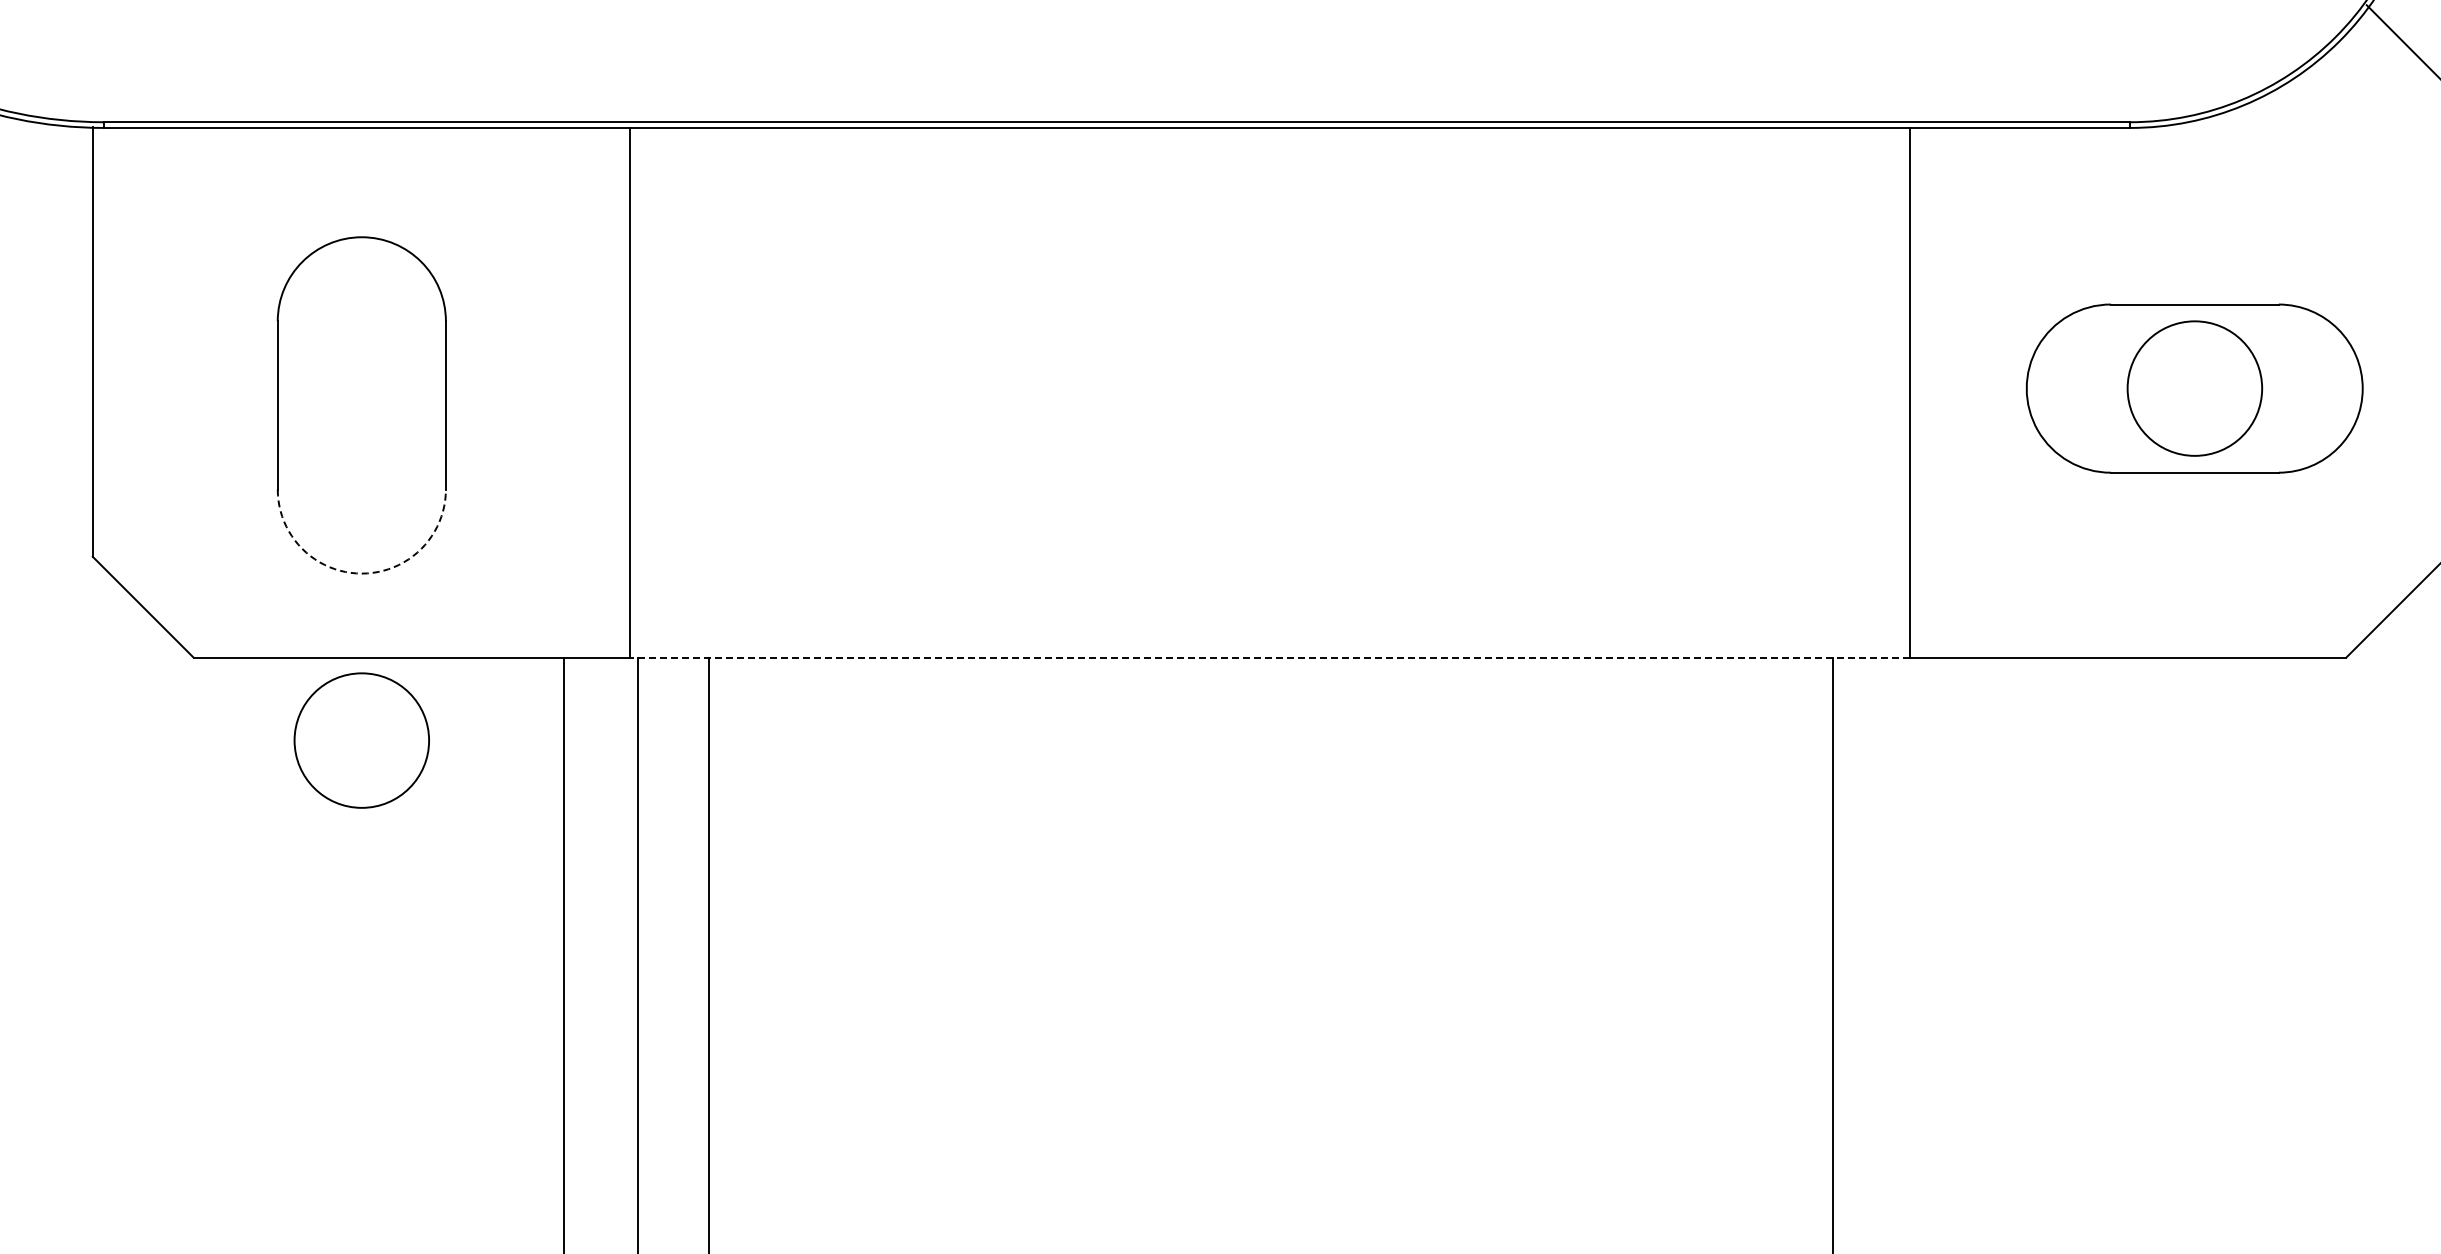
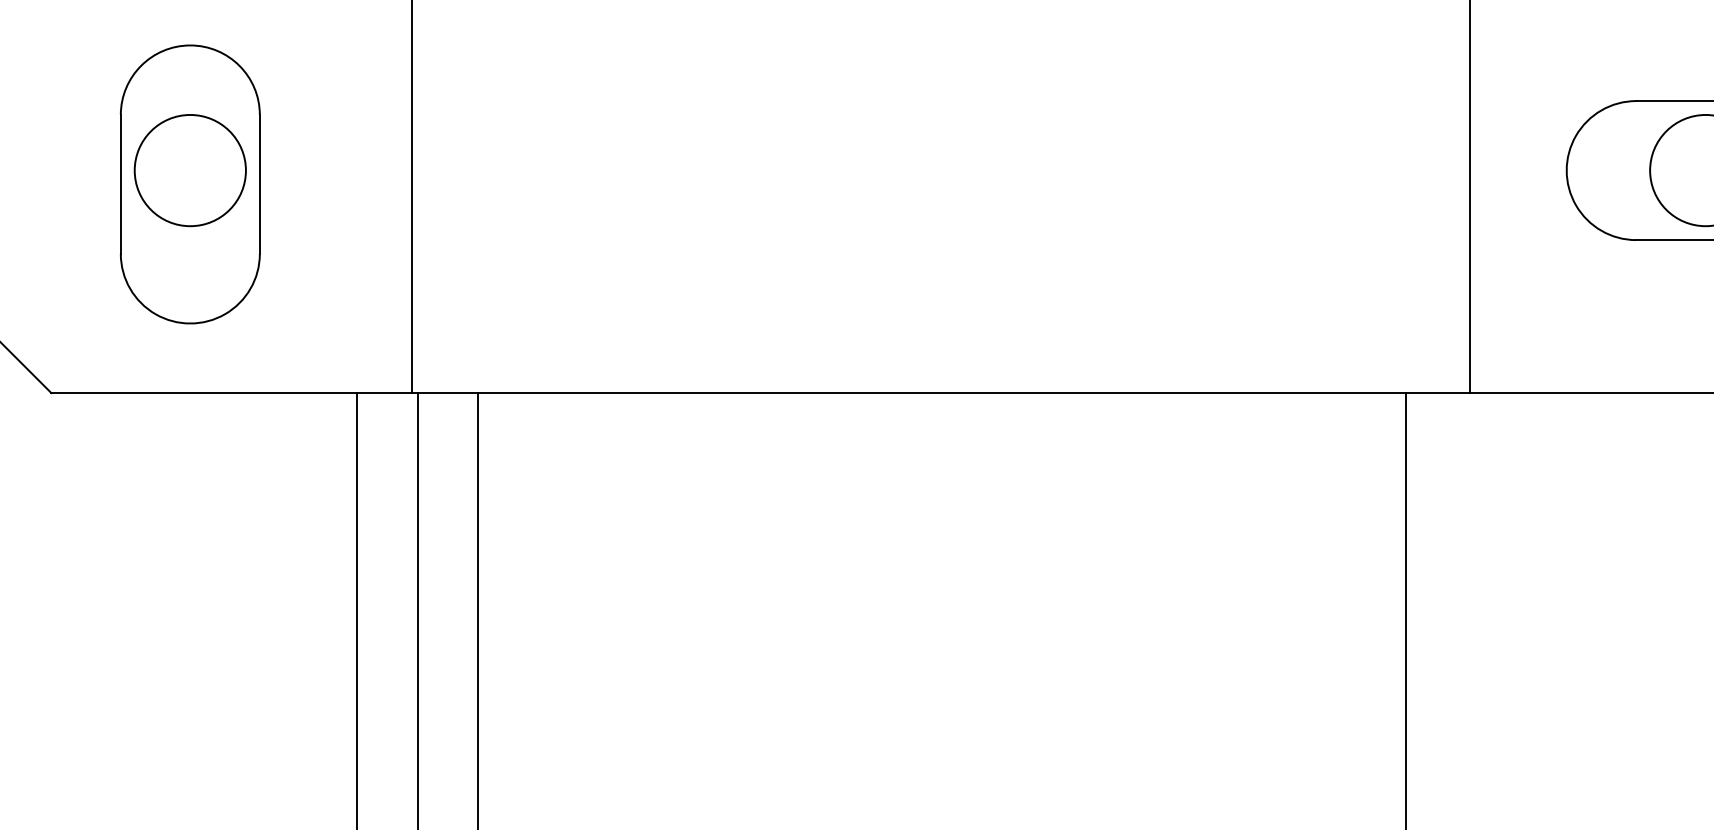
arc: (361, 573) -> (190, 323), dashed -> solid
line: (1269, 657) -> (940, 392), dashed -> solid
circle: (361, 740) -> (190, 170), moved

